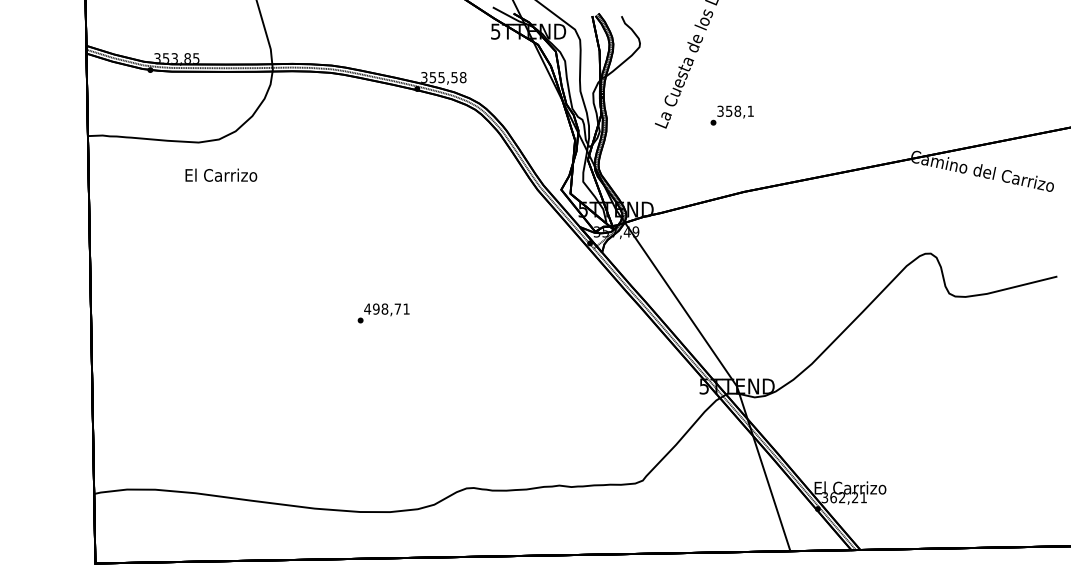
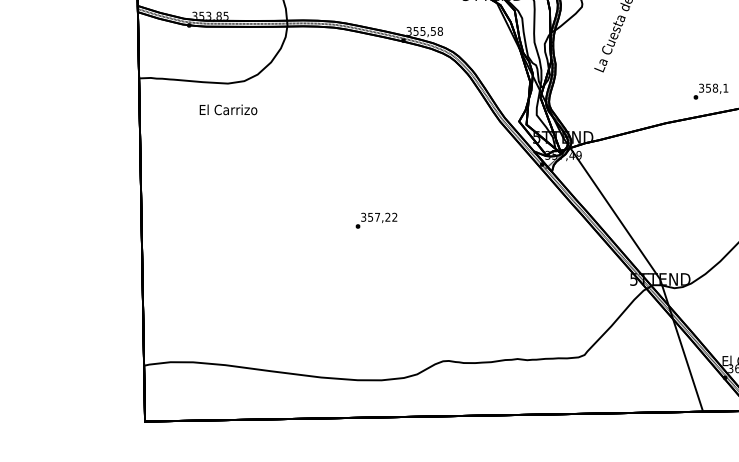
text: (731, 115) -> (710, 91), moved
text: (221, 174) -> (228, 109), moved
text: (386, 308) -> (378, 216), 498,71 -> 357,22

